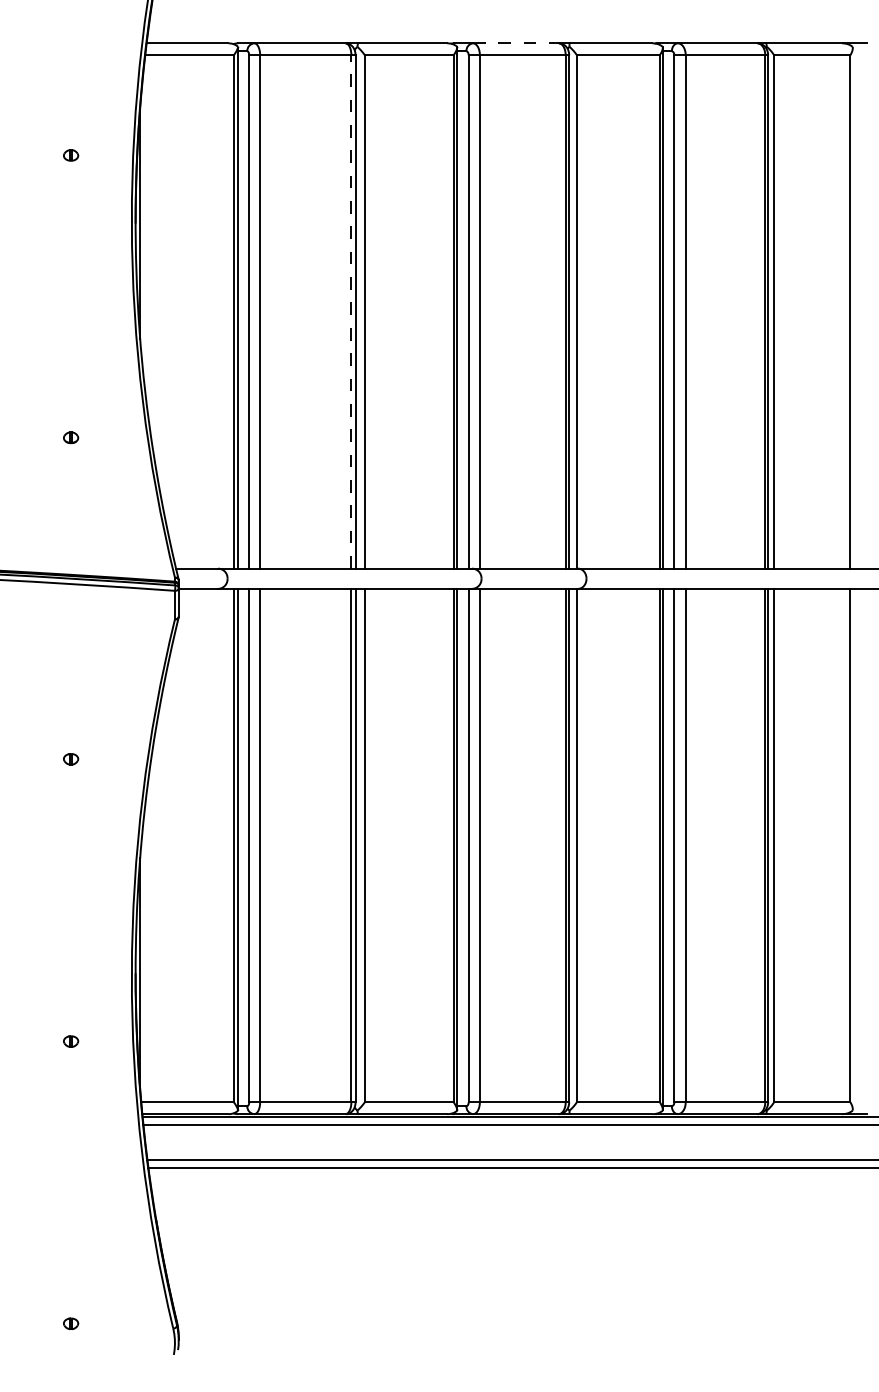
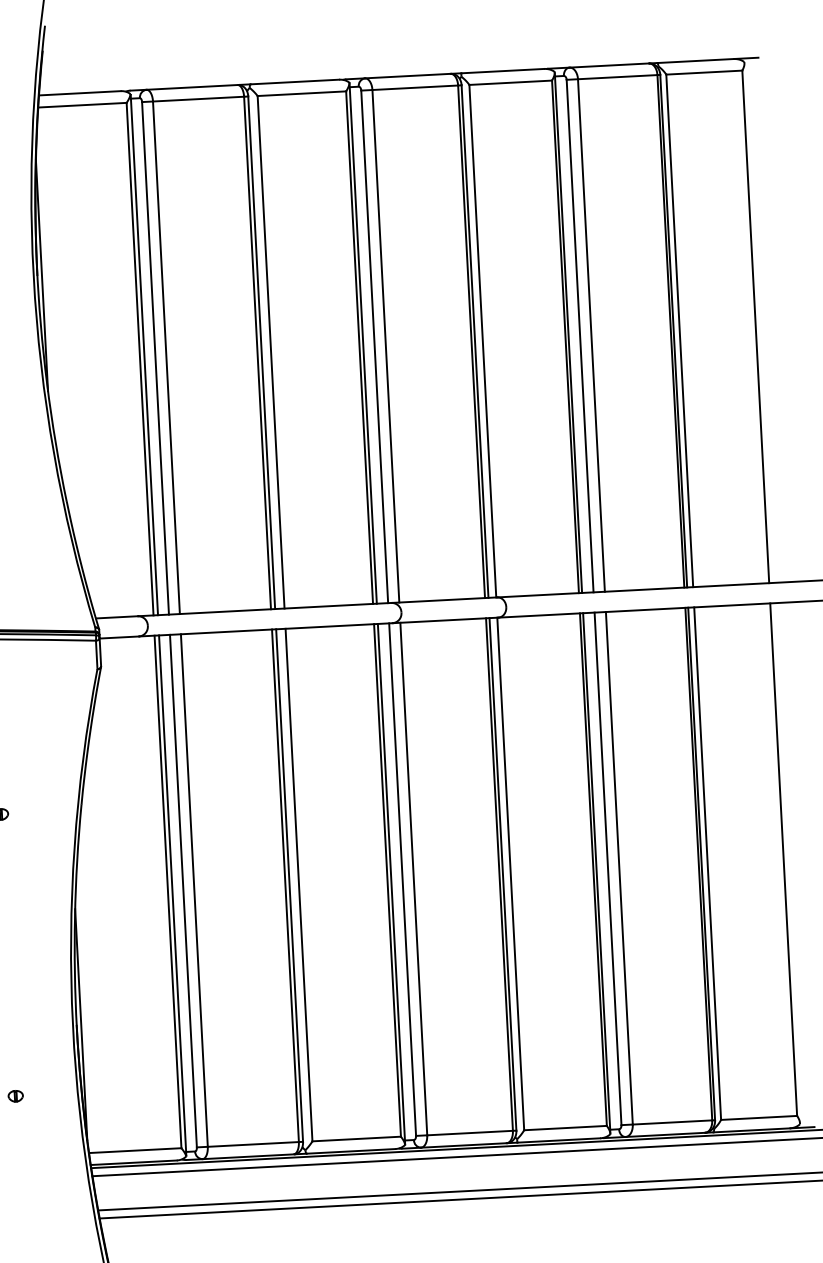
line: (515, 43) -> (407, 76), dashed -> solid
line: (351, 312) -> (257, 353), dashed -> solid

